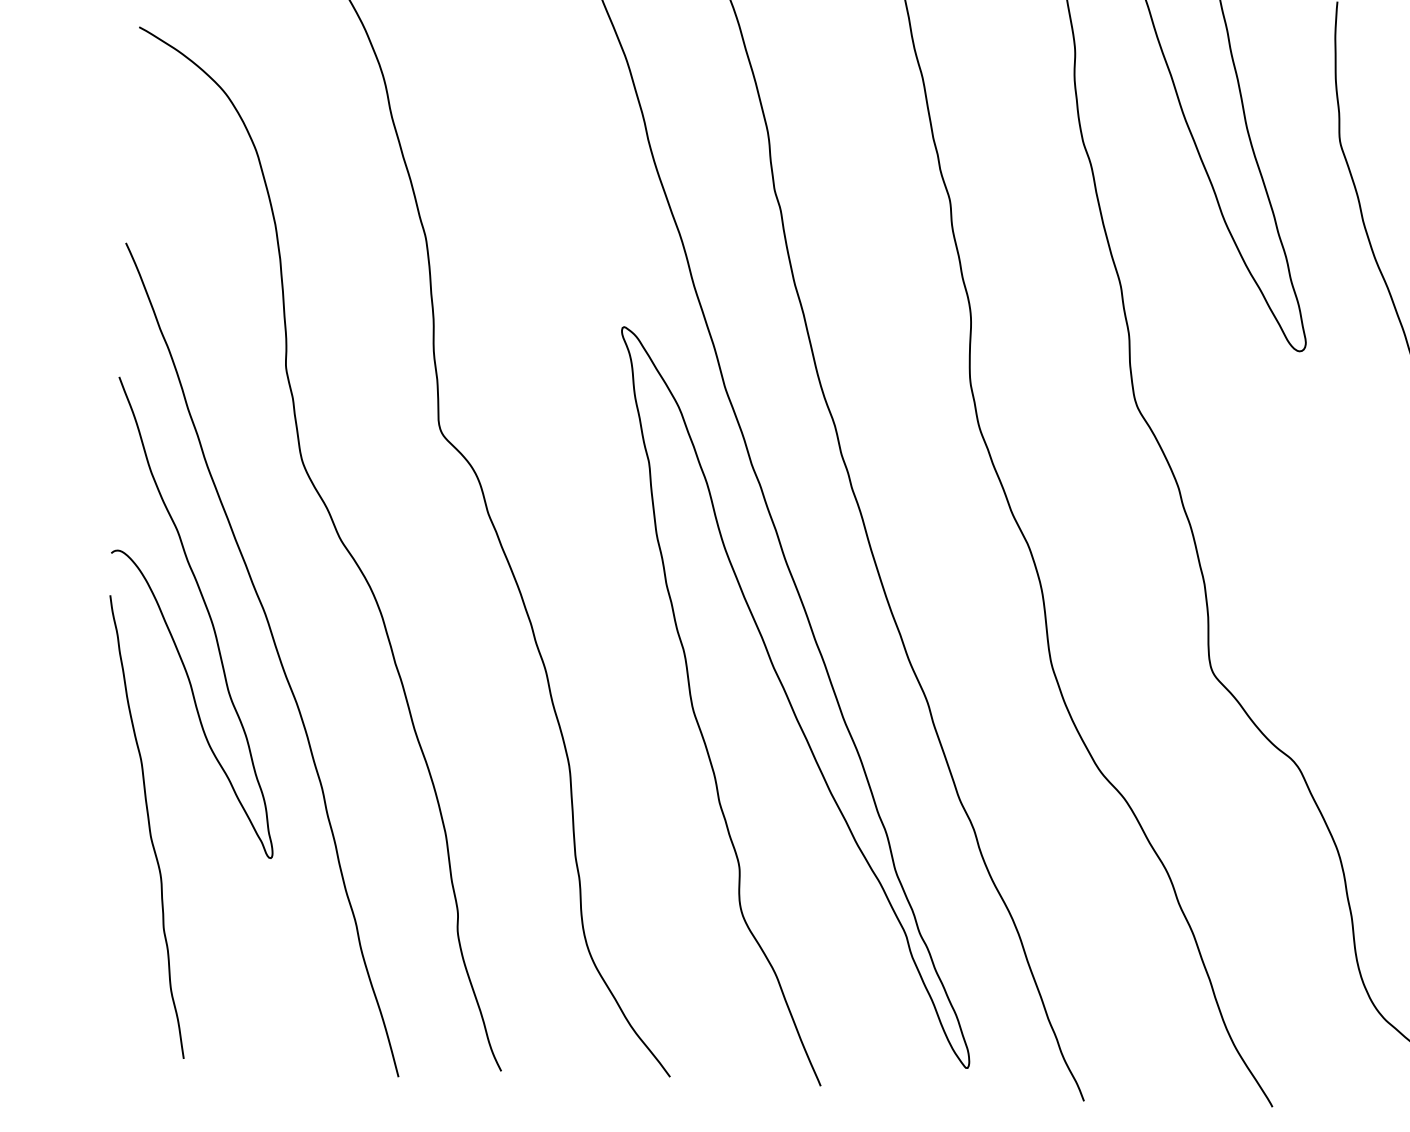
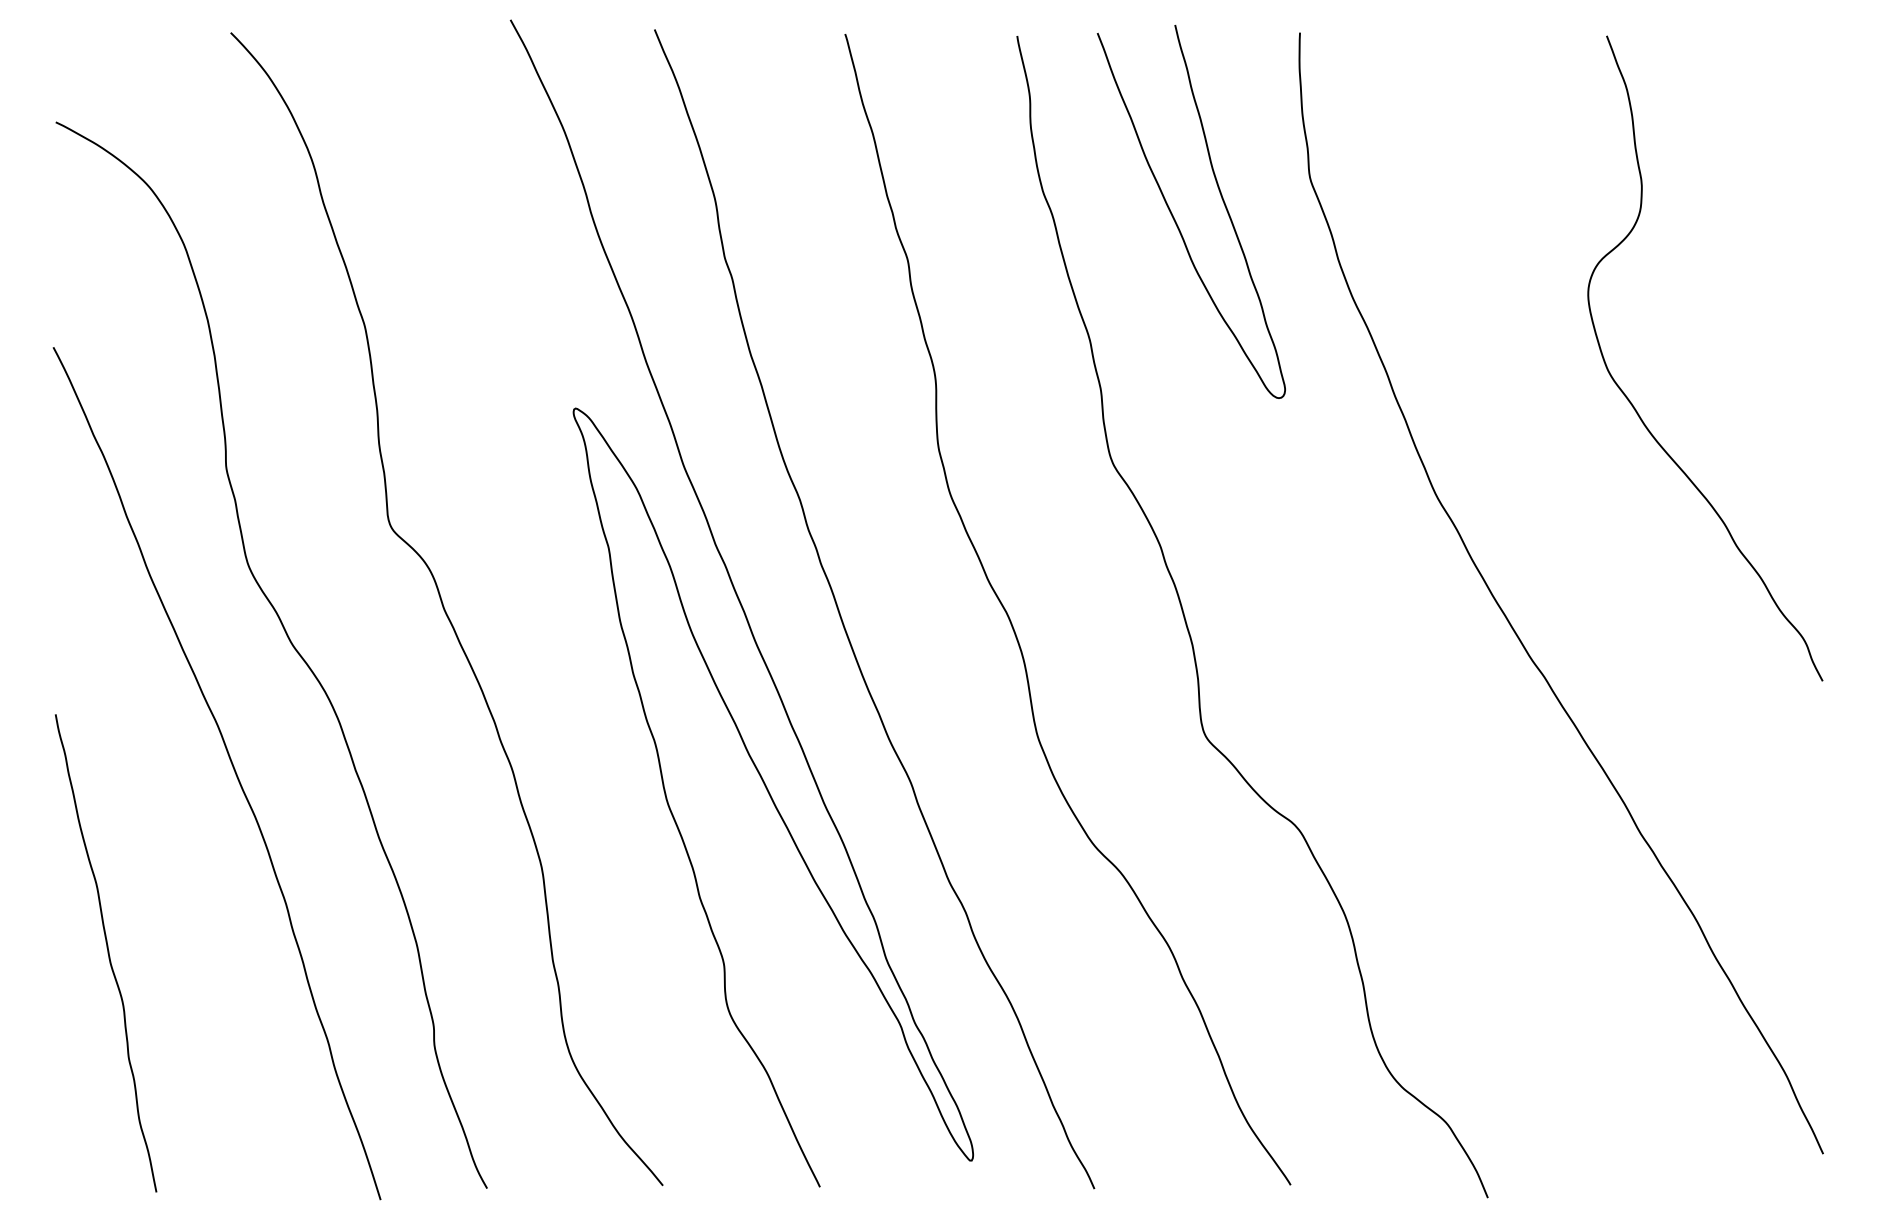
curve: (207, 612) -> (157, 727), removed

